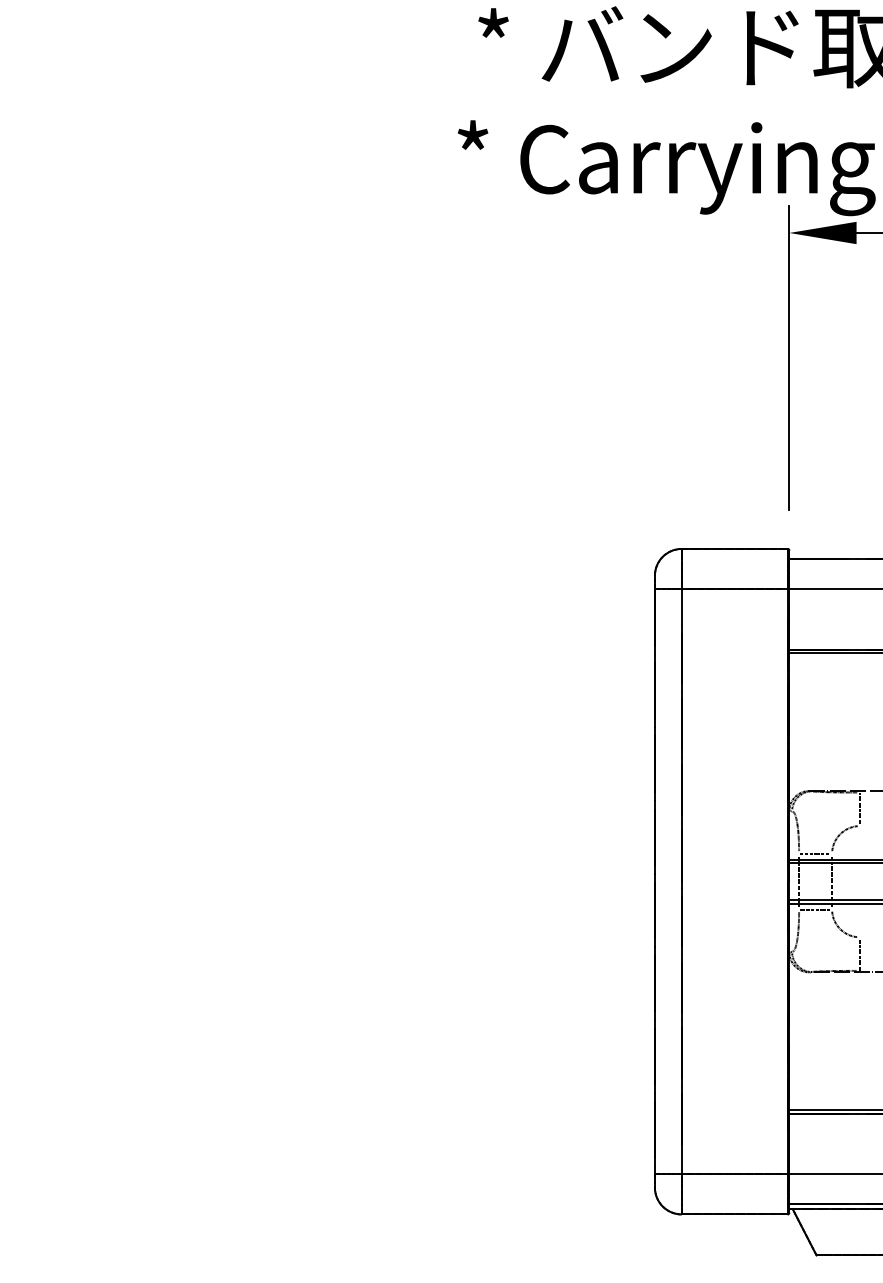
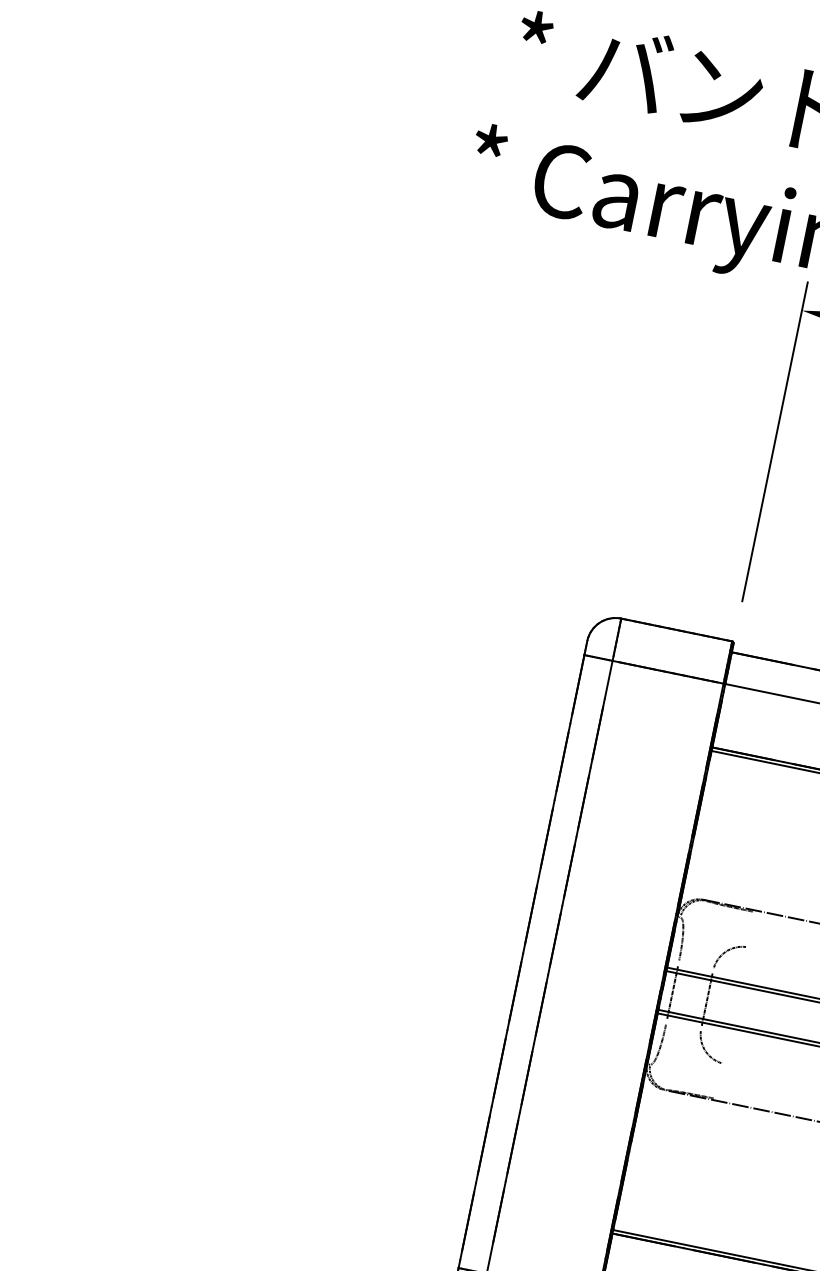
line: (859, 807) -> (751, 927), removed
line: (814, 853) -> (694, 966), removed
line: (814, 909) -> (682, 1025), removed
line: (859, 954) -> (720, 1081), removed

